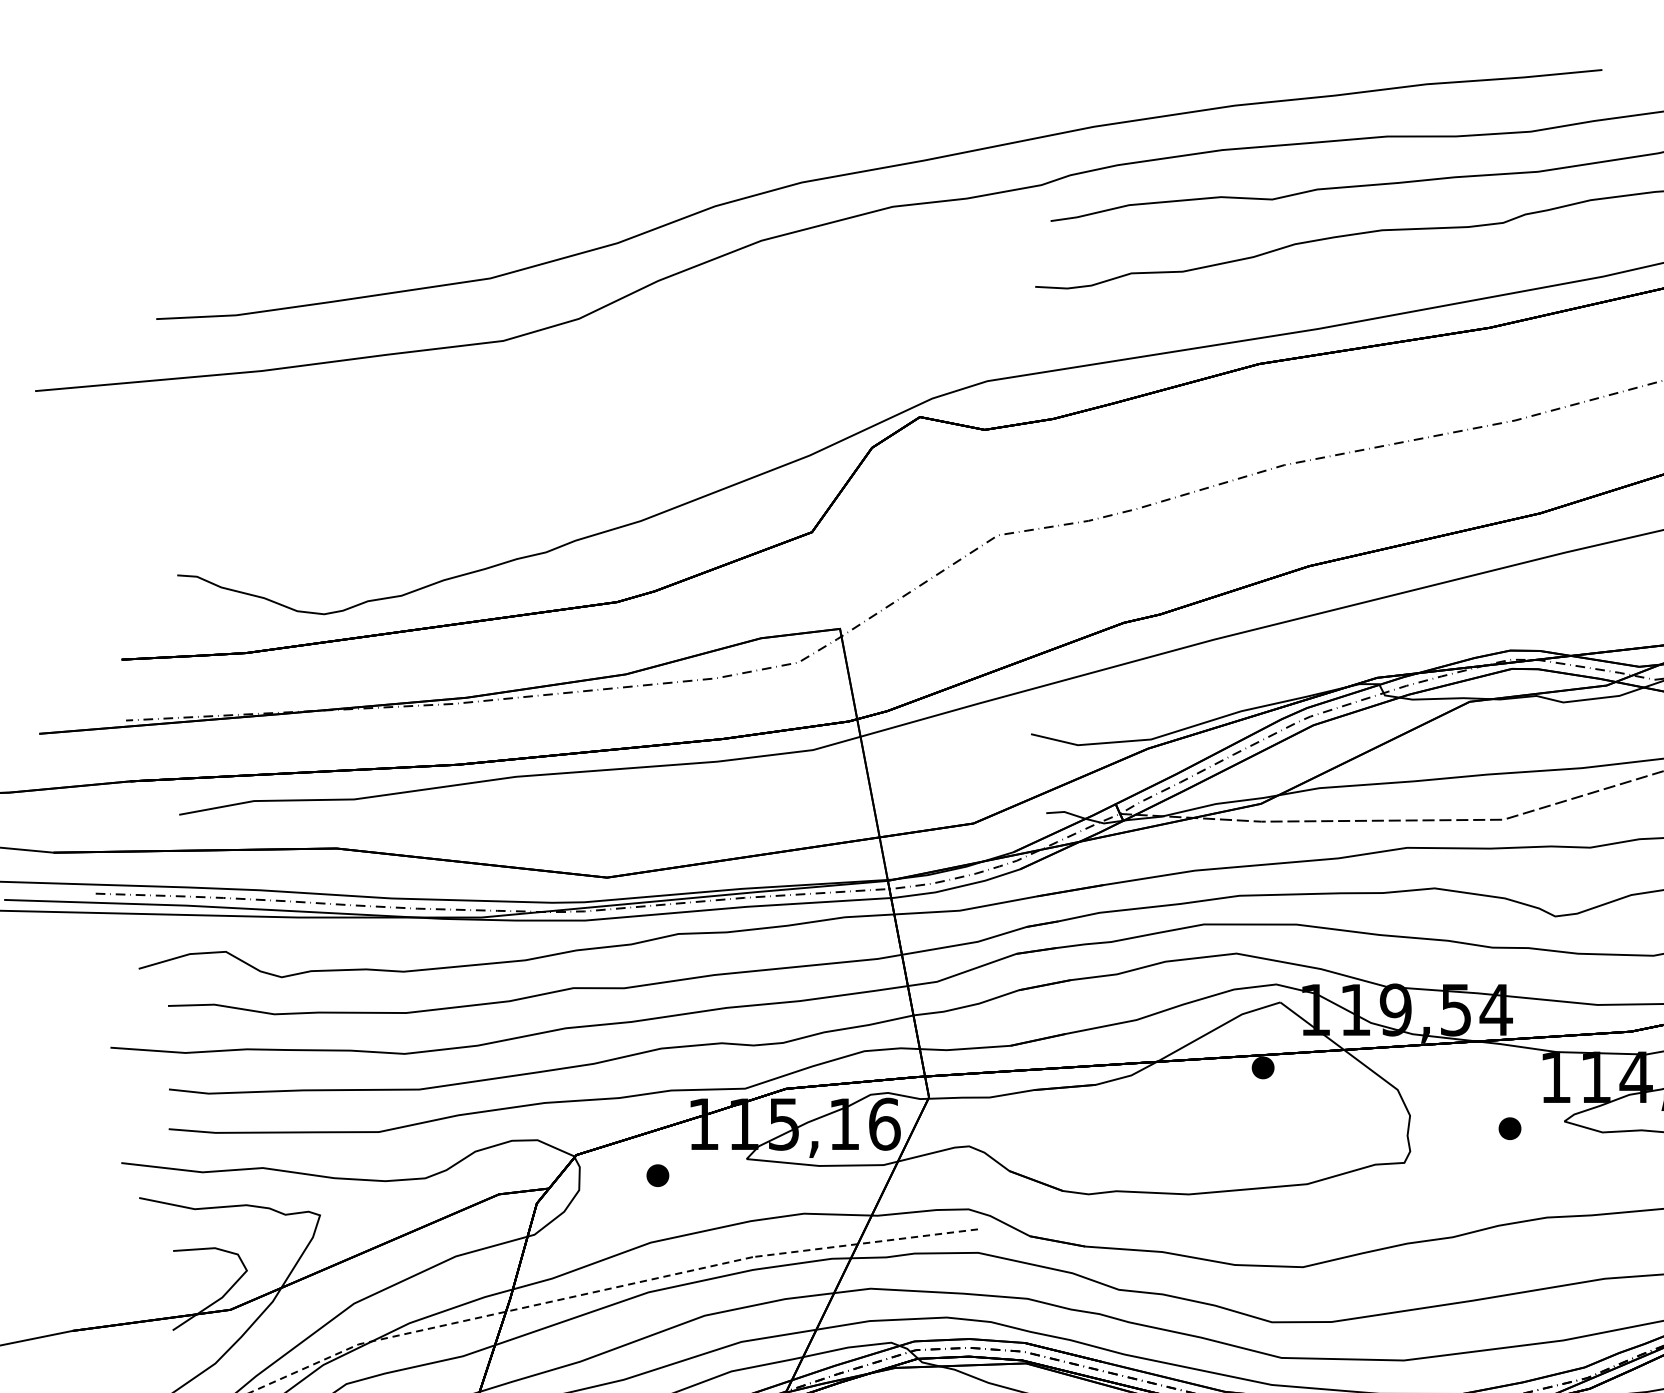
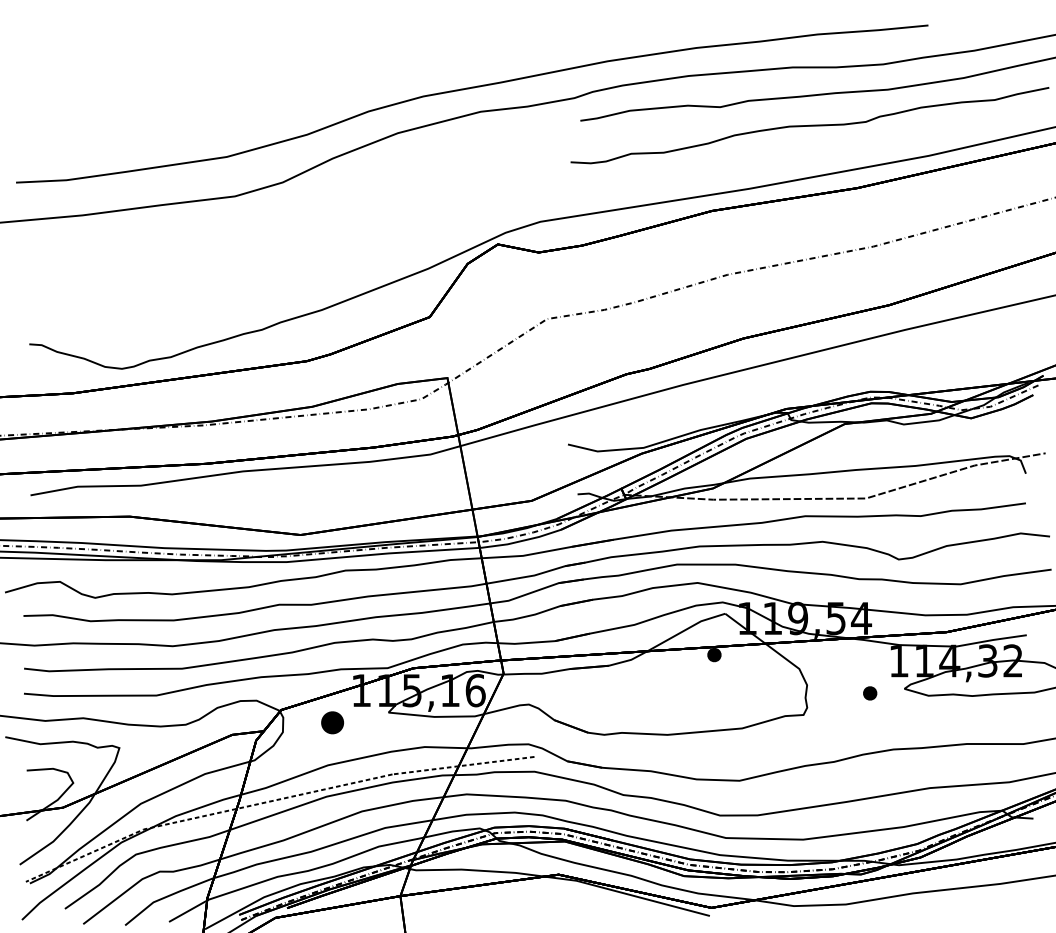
part: (657, 1176) -> (332, 723), size x1.6

